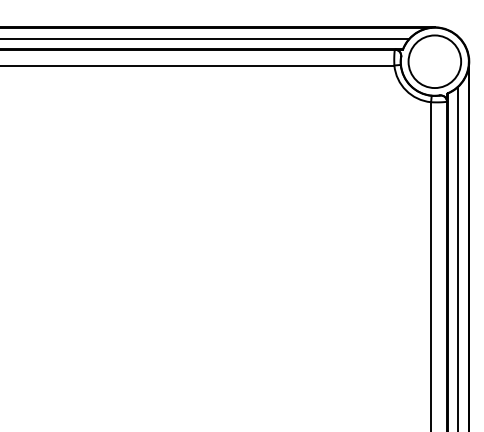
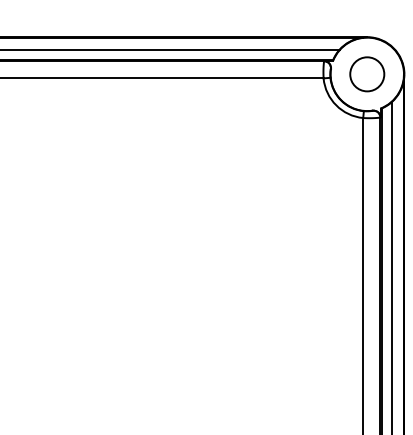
circle: (434, 61) -> (366, 74), size x0.6

